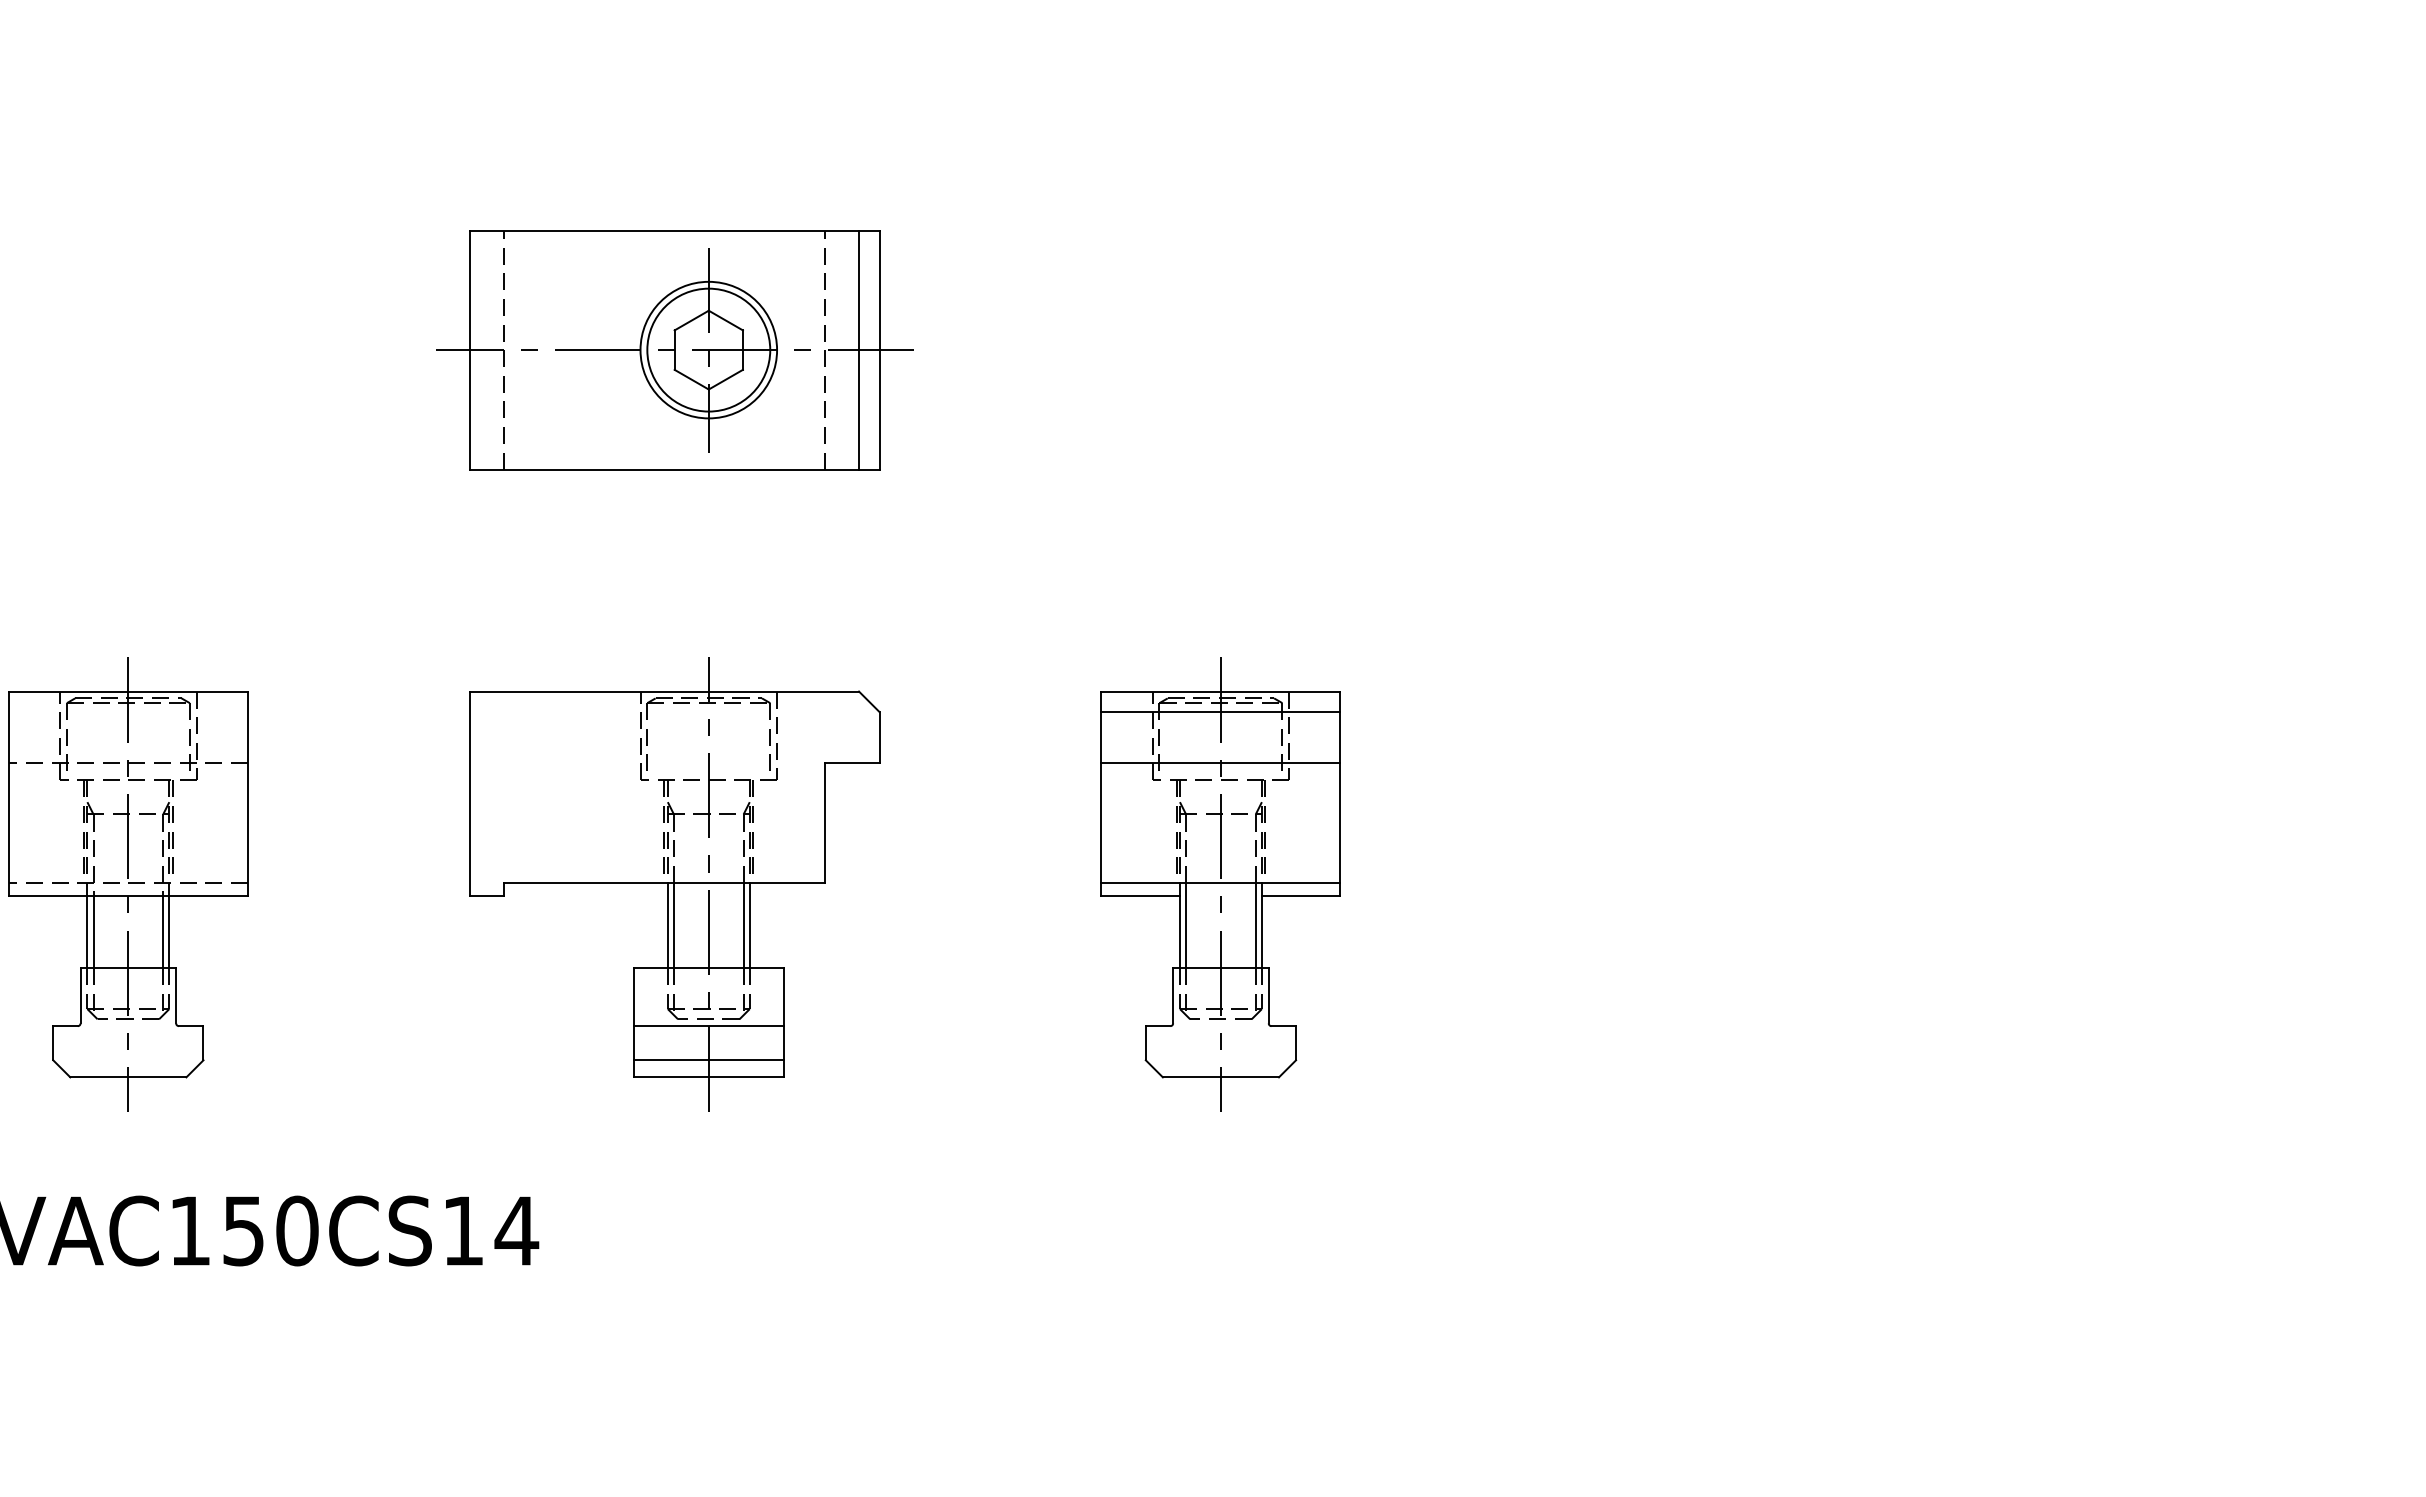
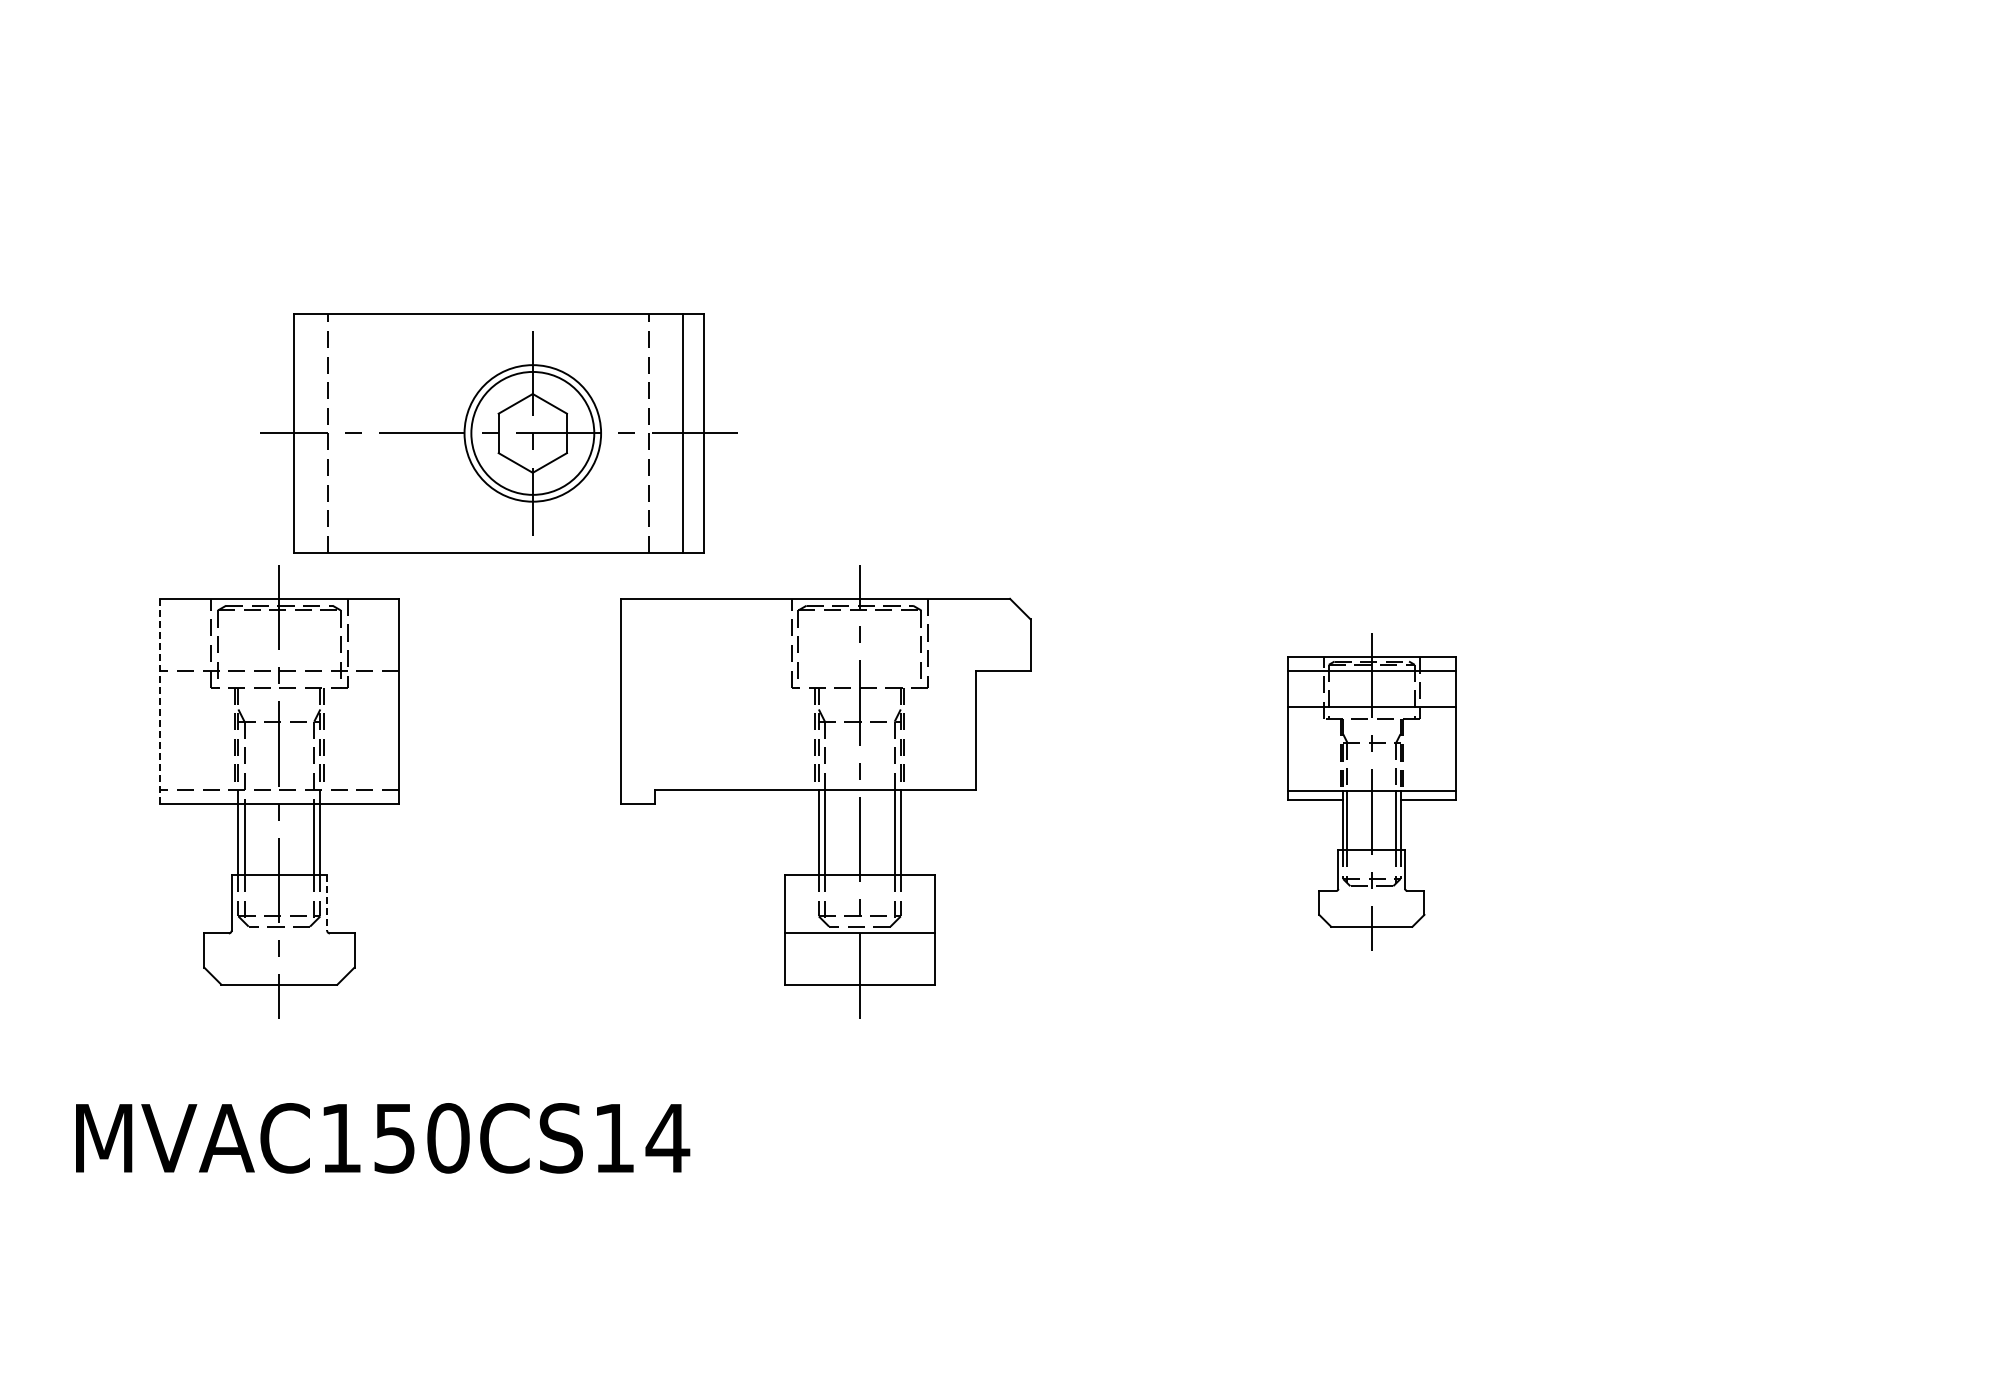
part: (674, 350) -> (498, 433), moved
line: (8, 793) -> (159, 700), solid -> dashed
part: (1220, 884) -> (1371, 791), size x0.7
line: (176, 995) -> (327, 902), solid -> dashed
line: (708, 1060) -> (859, 967), removed

